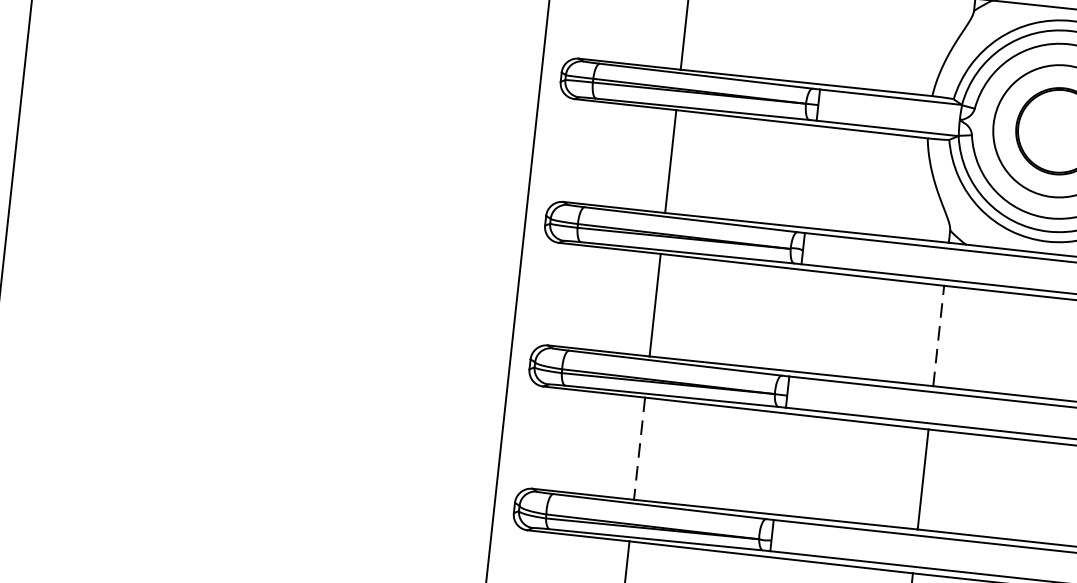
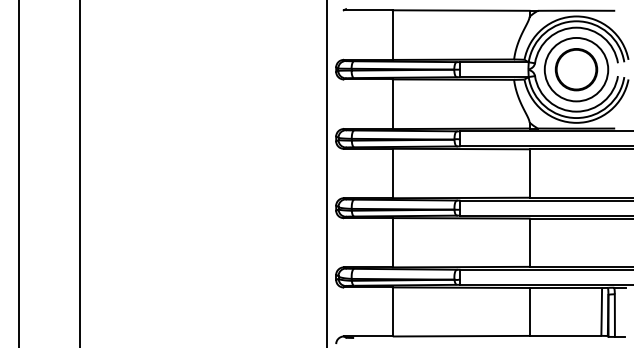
line: (938, 335) -> (529, 173), dashed -> solid
line: (639, 448) -> (392, 242), dashed -> solid

